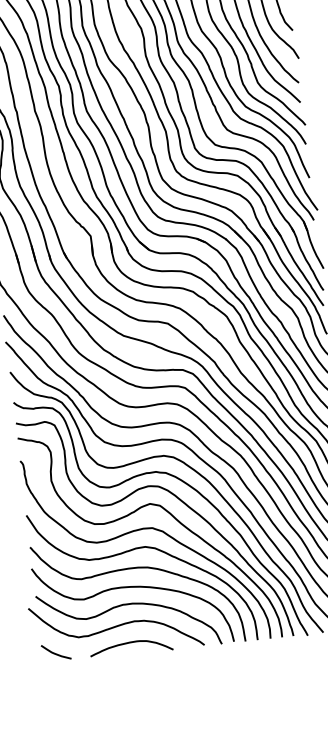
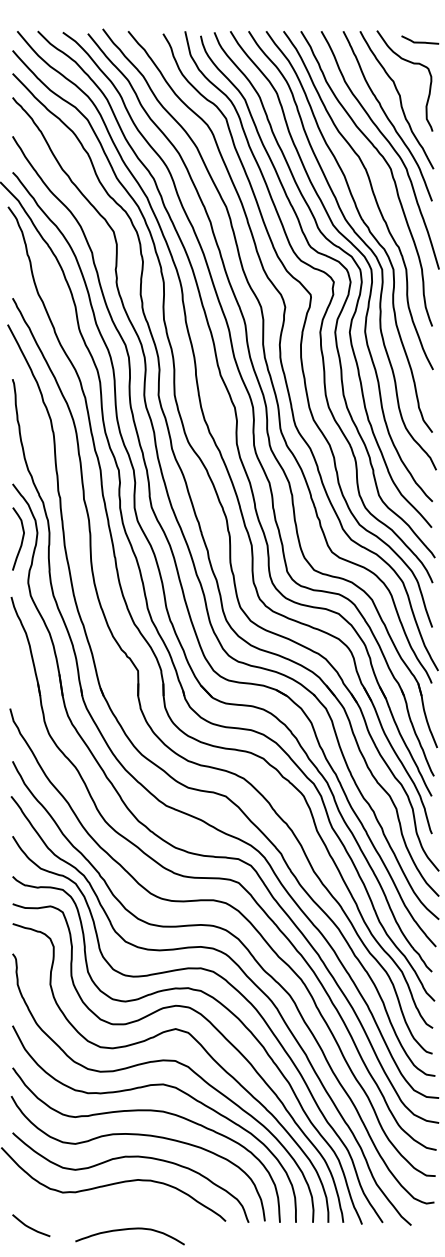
curve: (128, 643) -> (126, 1230), moved
curve: (56, 653) -> (31, 1227), moved

